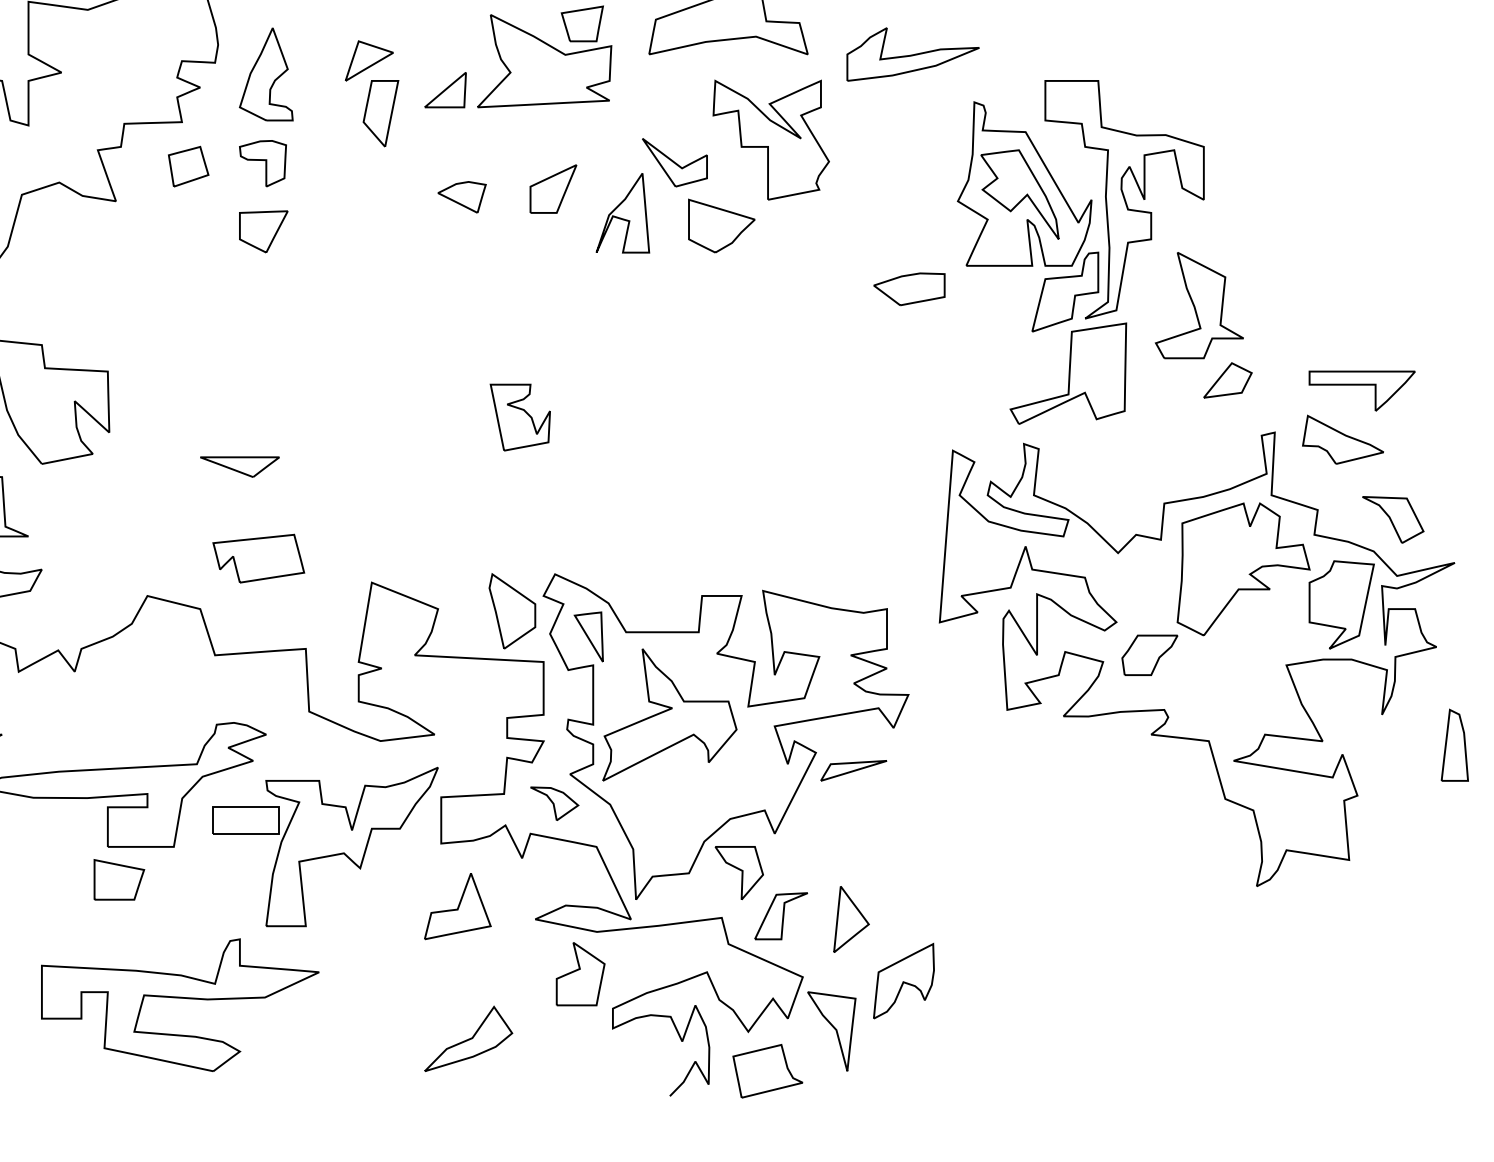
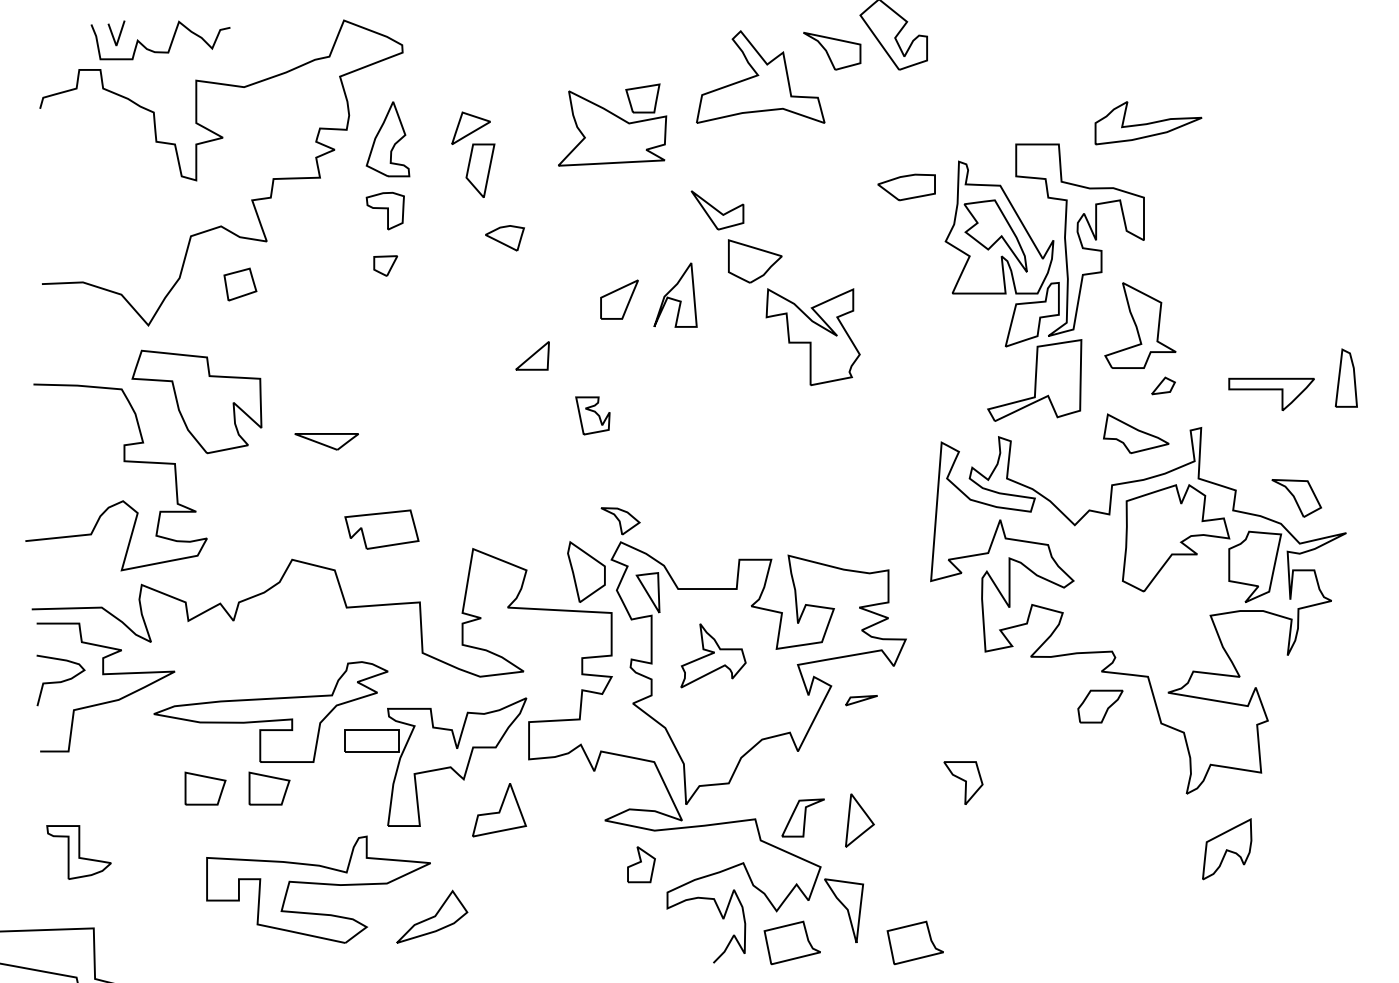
part: (913, 54) -> (1148, 123), moved
part: (445, 89) -> (532, 355), moved
part: (770, 139) -> (812, 336), moved
part: (188, 166) -> (240, 284), moved
part: (553, 188) -> (619, 299), moved
part: (461, 197) -> (504, 238), moved
part: (622, 212) -> (675, 294), moved
part: (263, 231) -> (385, 265), size x0.6
part: (909, 289) -> (906, 187), moved
part: (1228, 379) -> (1163, 385), size x0.6
part: (519, 417) -> (592, 415), size x0.7
part: (1343, 439) -> (1136, 433), moved
part: (239, 466) -> (326, 441), moved
part: (1149, 655) -> (1100, 706), moved
part: (669, 714) -> (713, 655), size x0.6
part: (1453, 744) -> (1345, 377), moved
part: (853, 770) -> (861, 700), size x0.6
part: (554, 804) -> (620, 521), moved
part: (739, 872) -> (963, 782), moved
part: (39, 879) -> (205, 788), added
part: (457, 906) -> (499, 810), moved
part: (580, 973) -> (641, 864), size x0.7
part: (904, 981) -> (1227, 849), moved
part: (469, 1038) -> (432, 916), moved
part: (919, 1070) -> (914, 942), added

